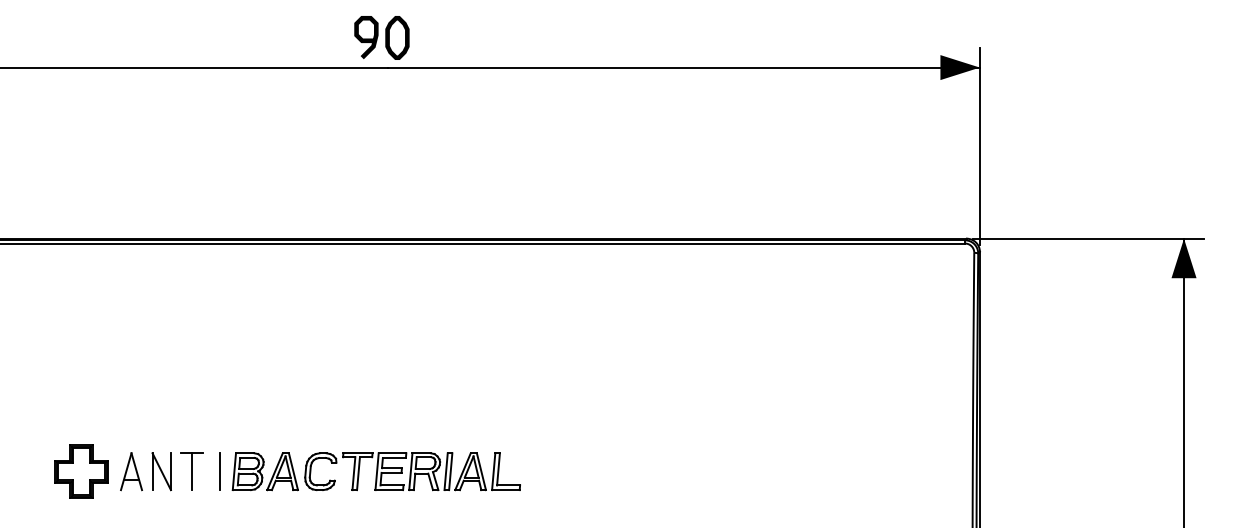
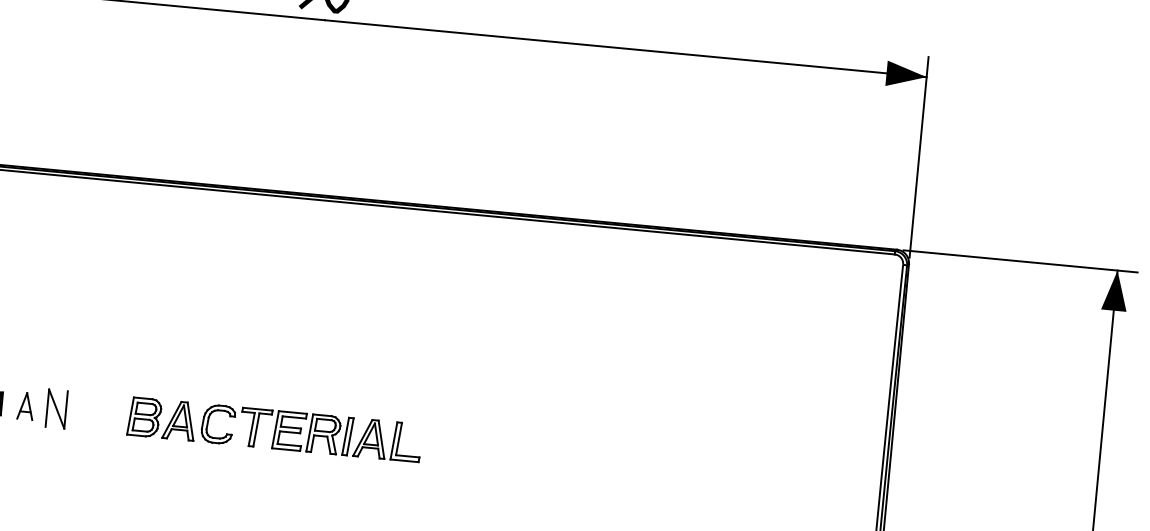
part: (131, 471) -> (26, 405), size x0.7
part: (191, 471) -> (86, 411), removed
line: (220, 471) -> (116, 414), removed

